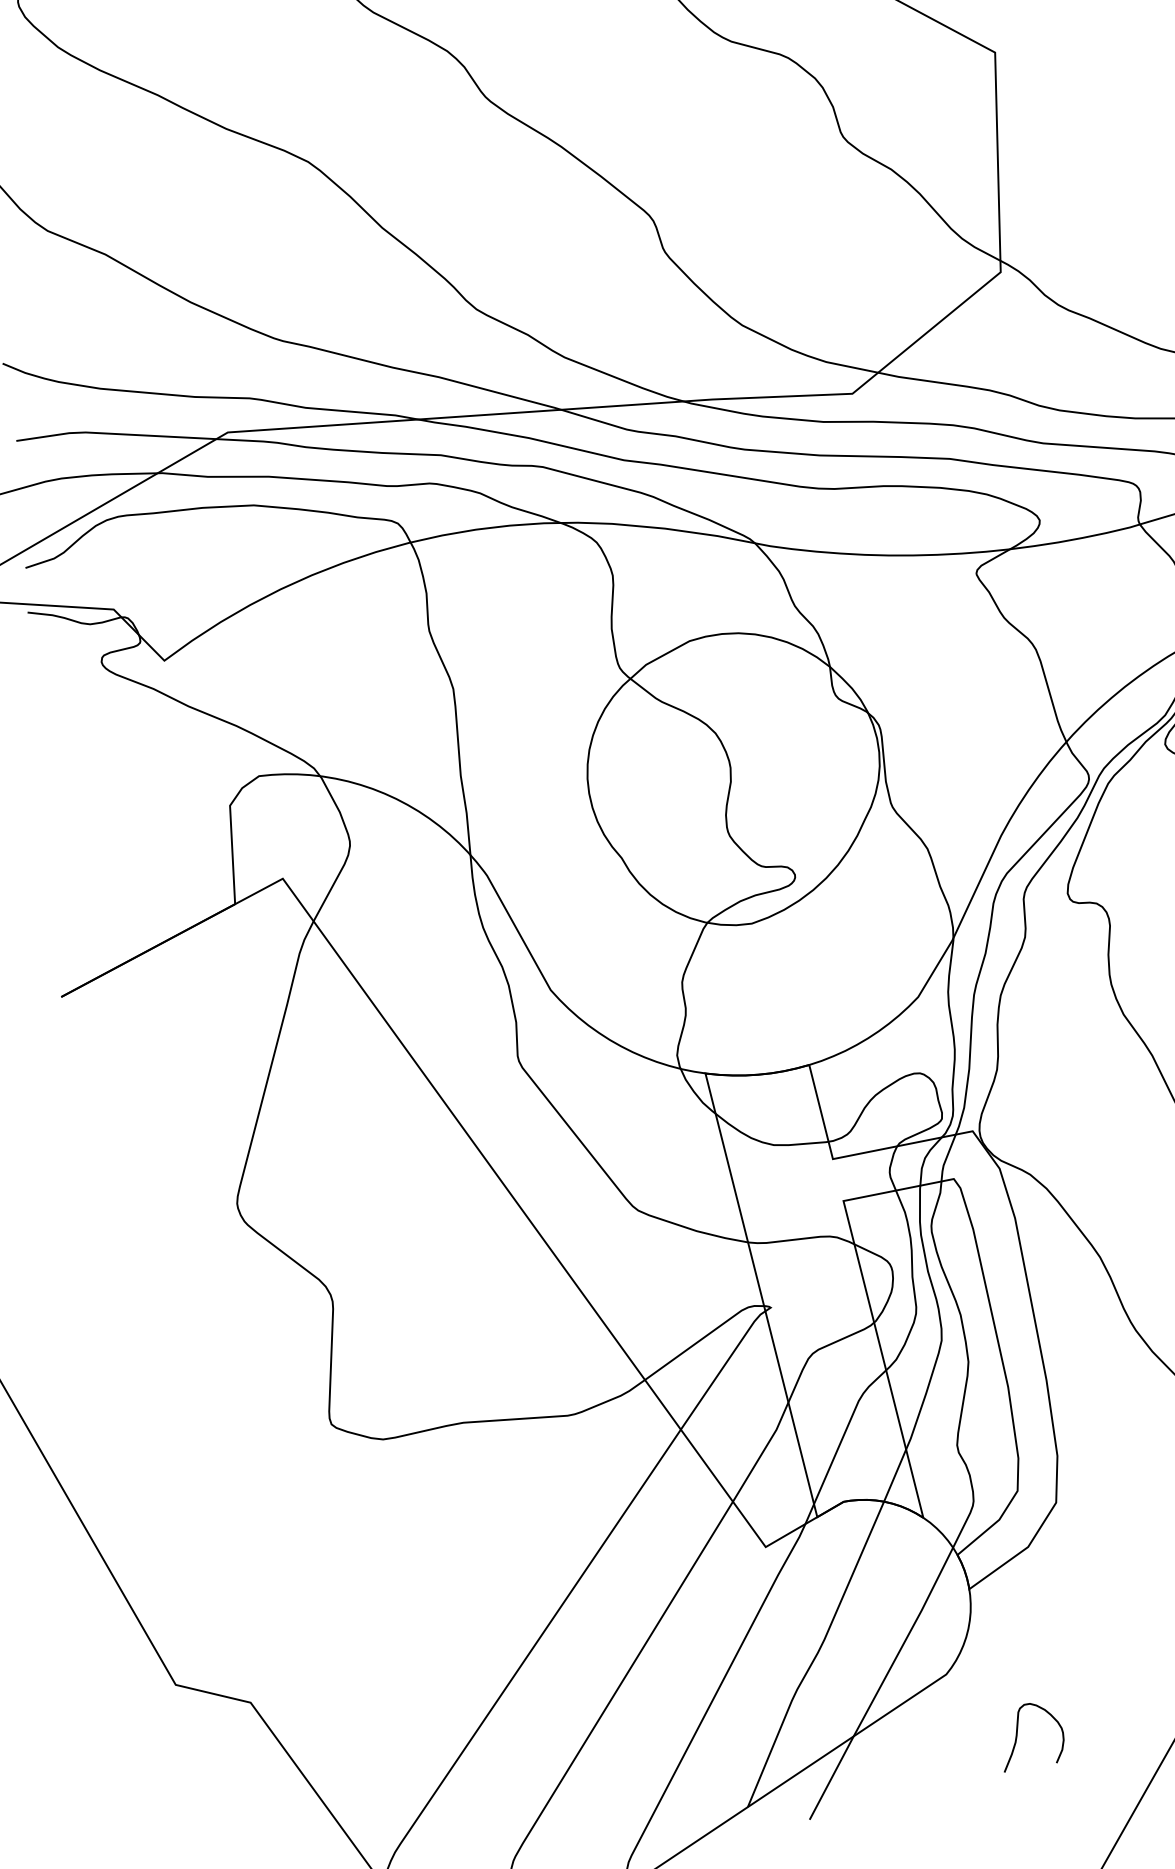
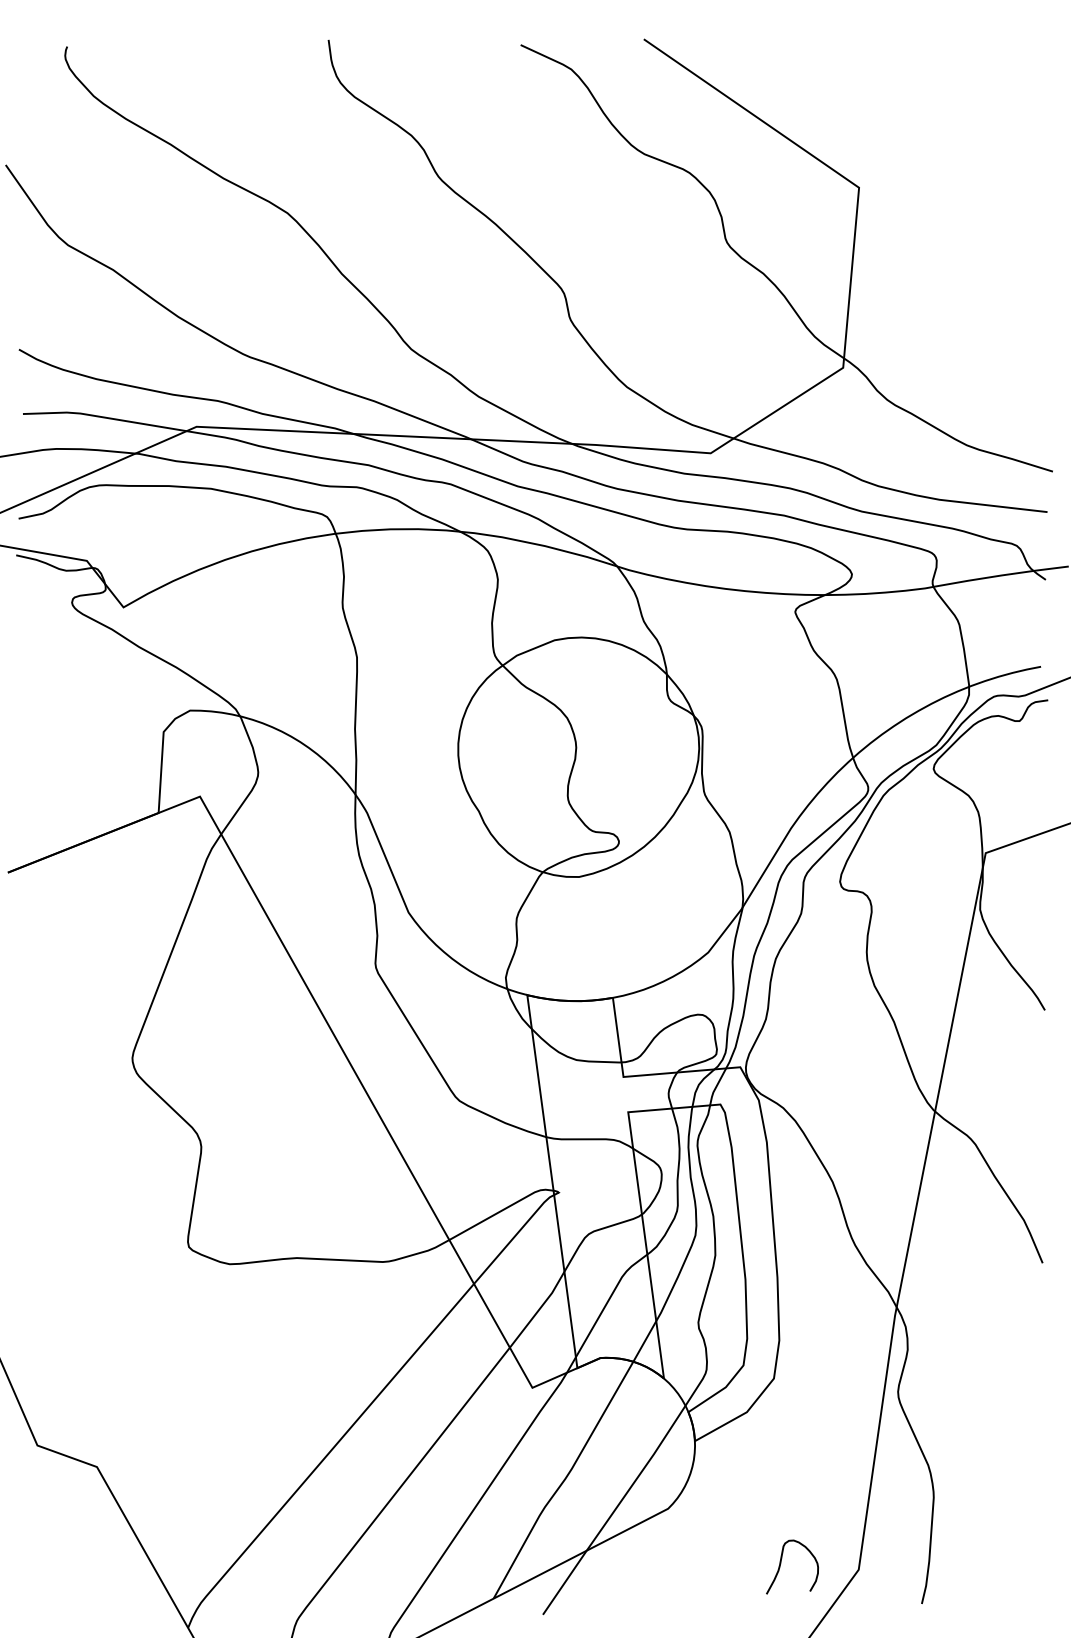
curve: (1018, 1733) -> (781, 1563), moved

